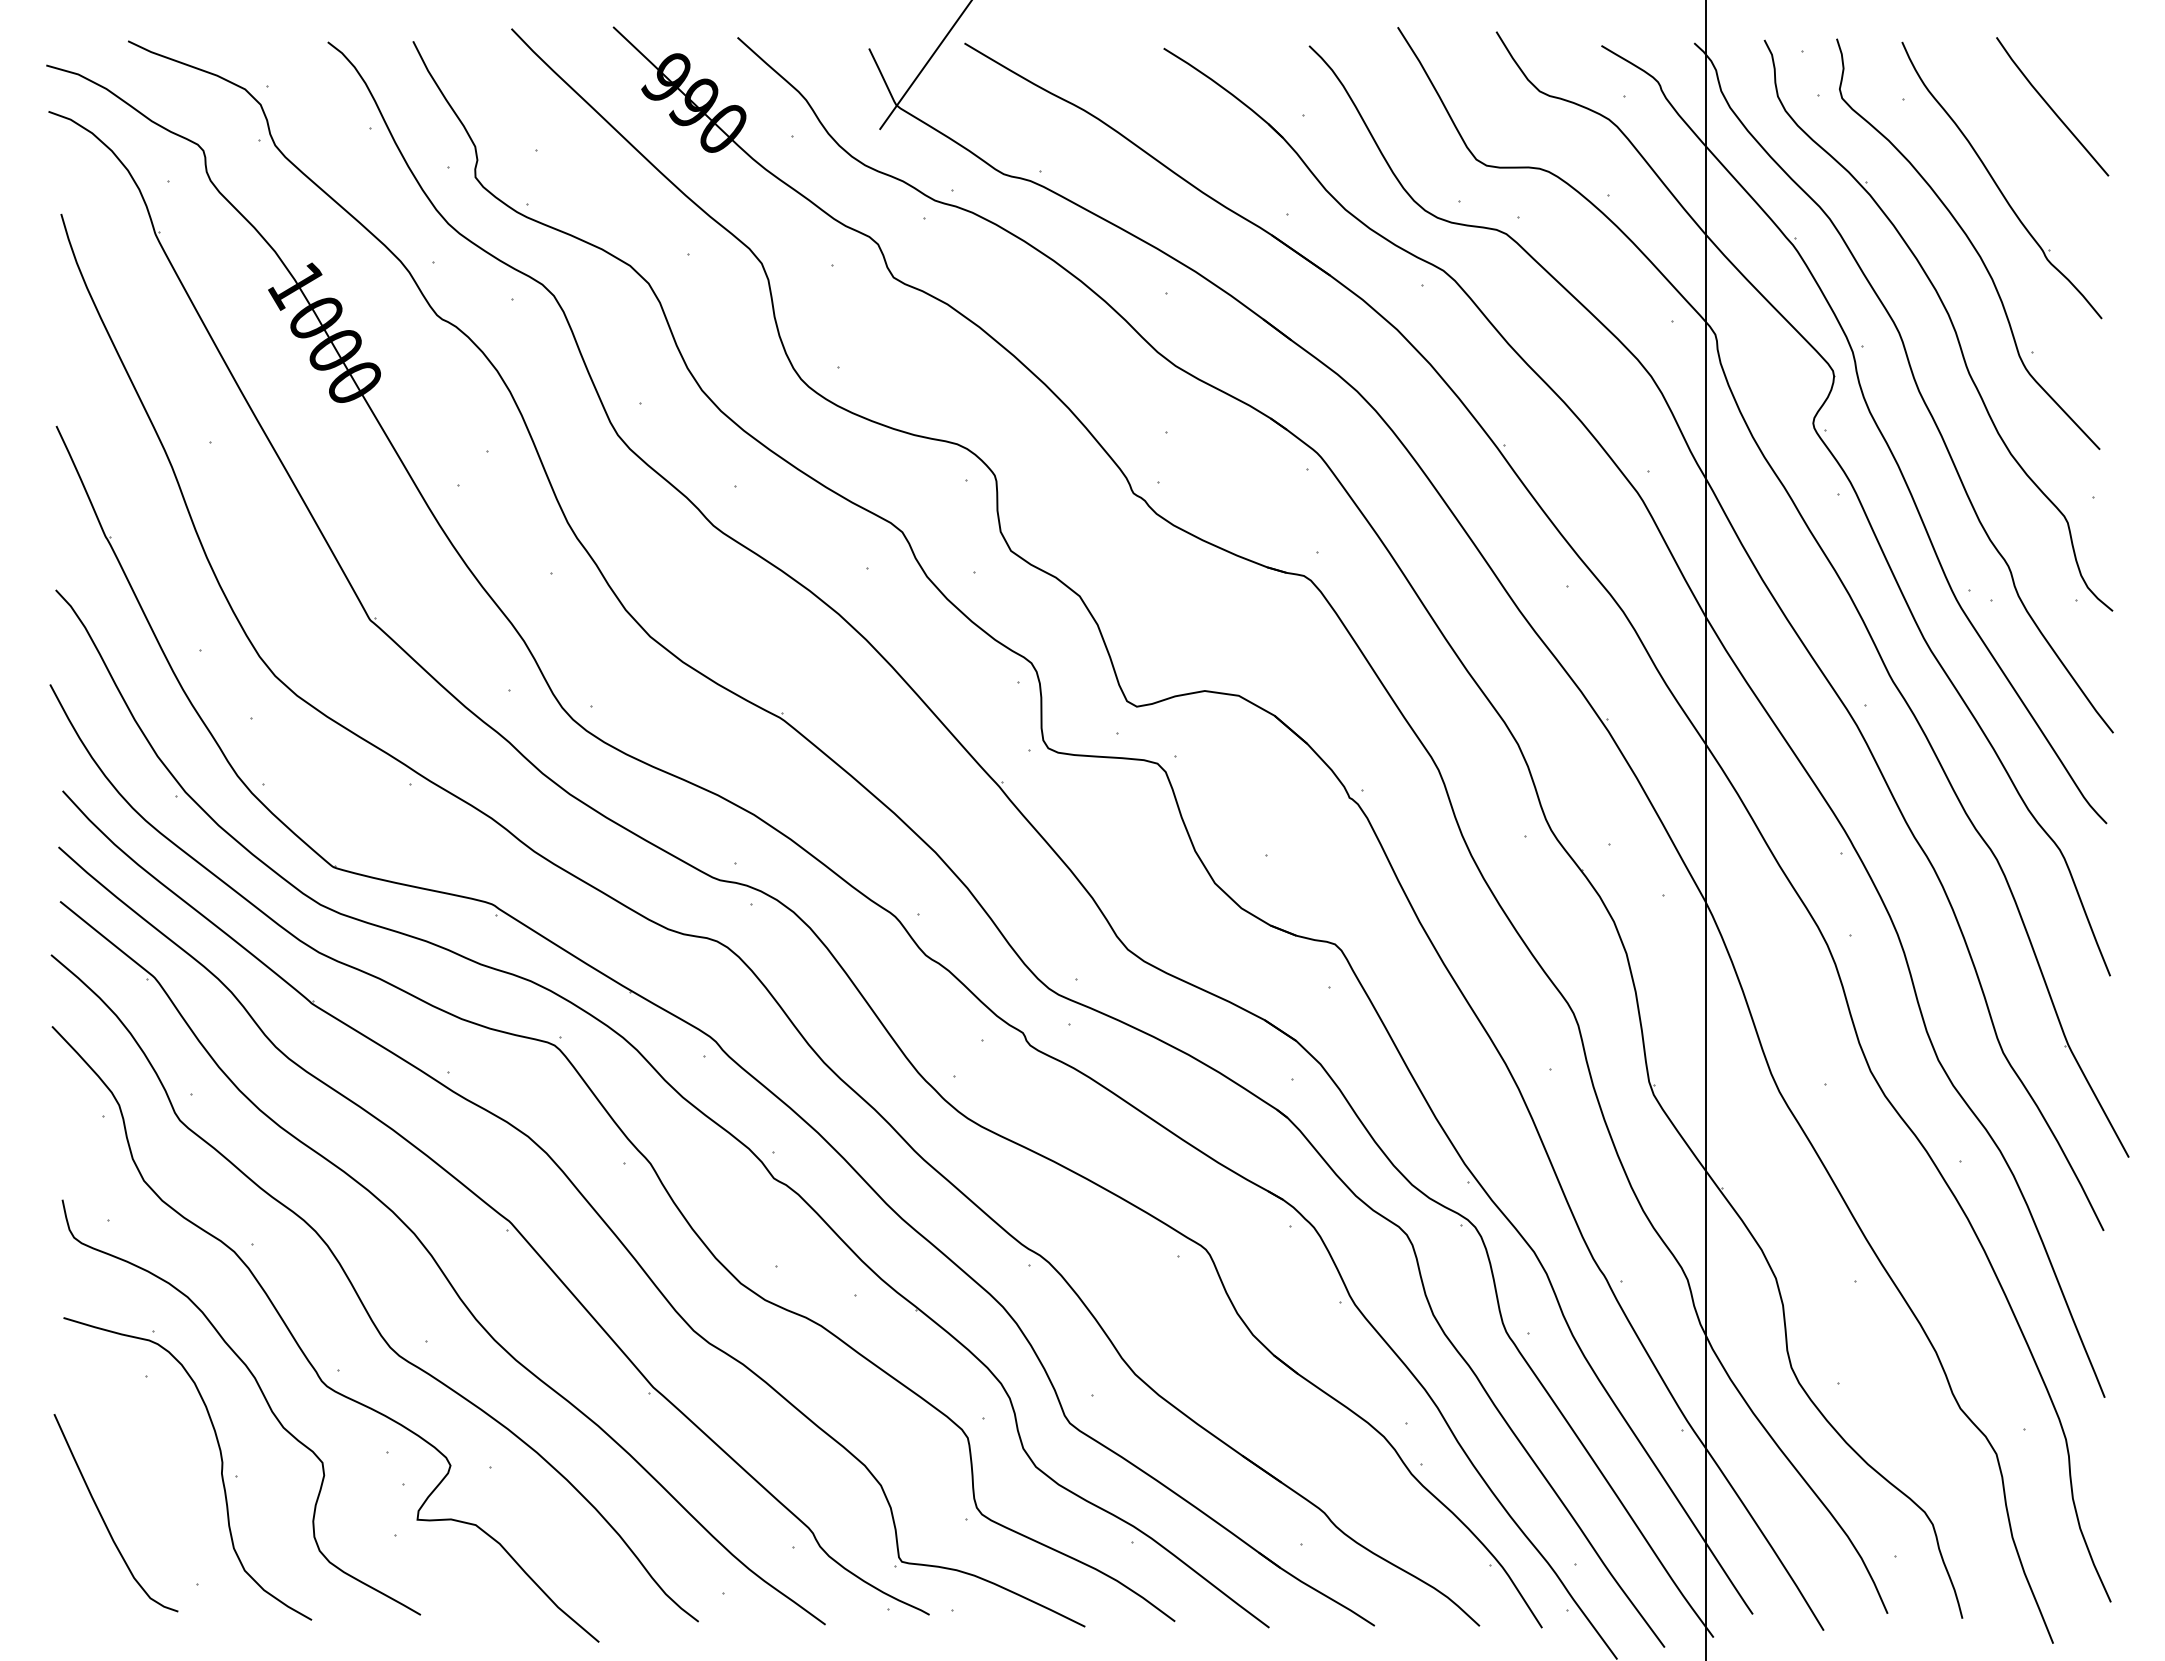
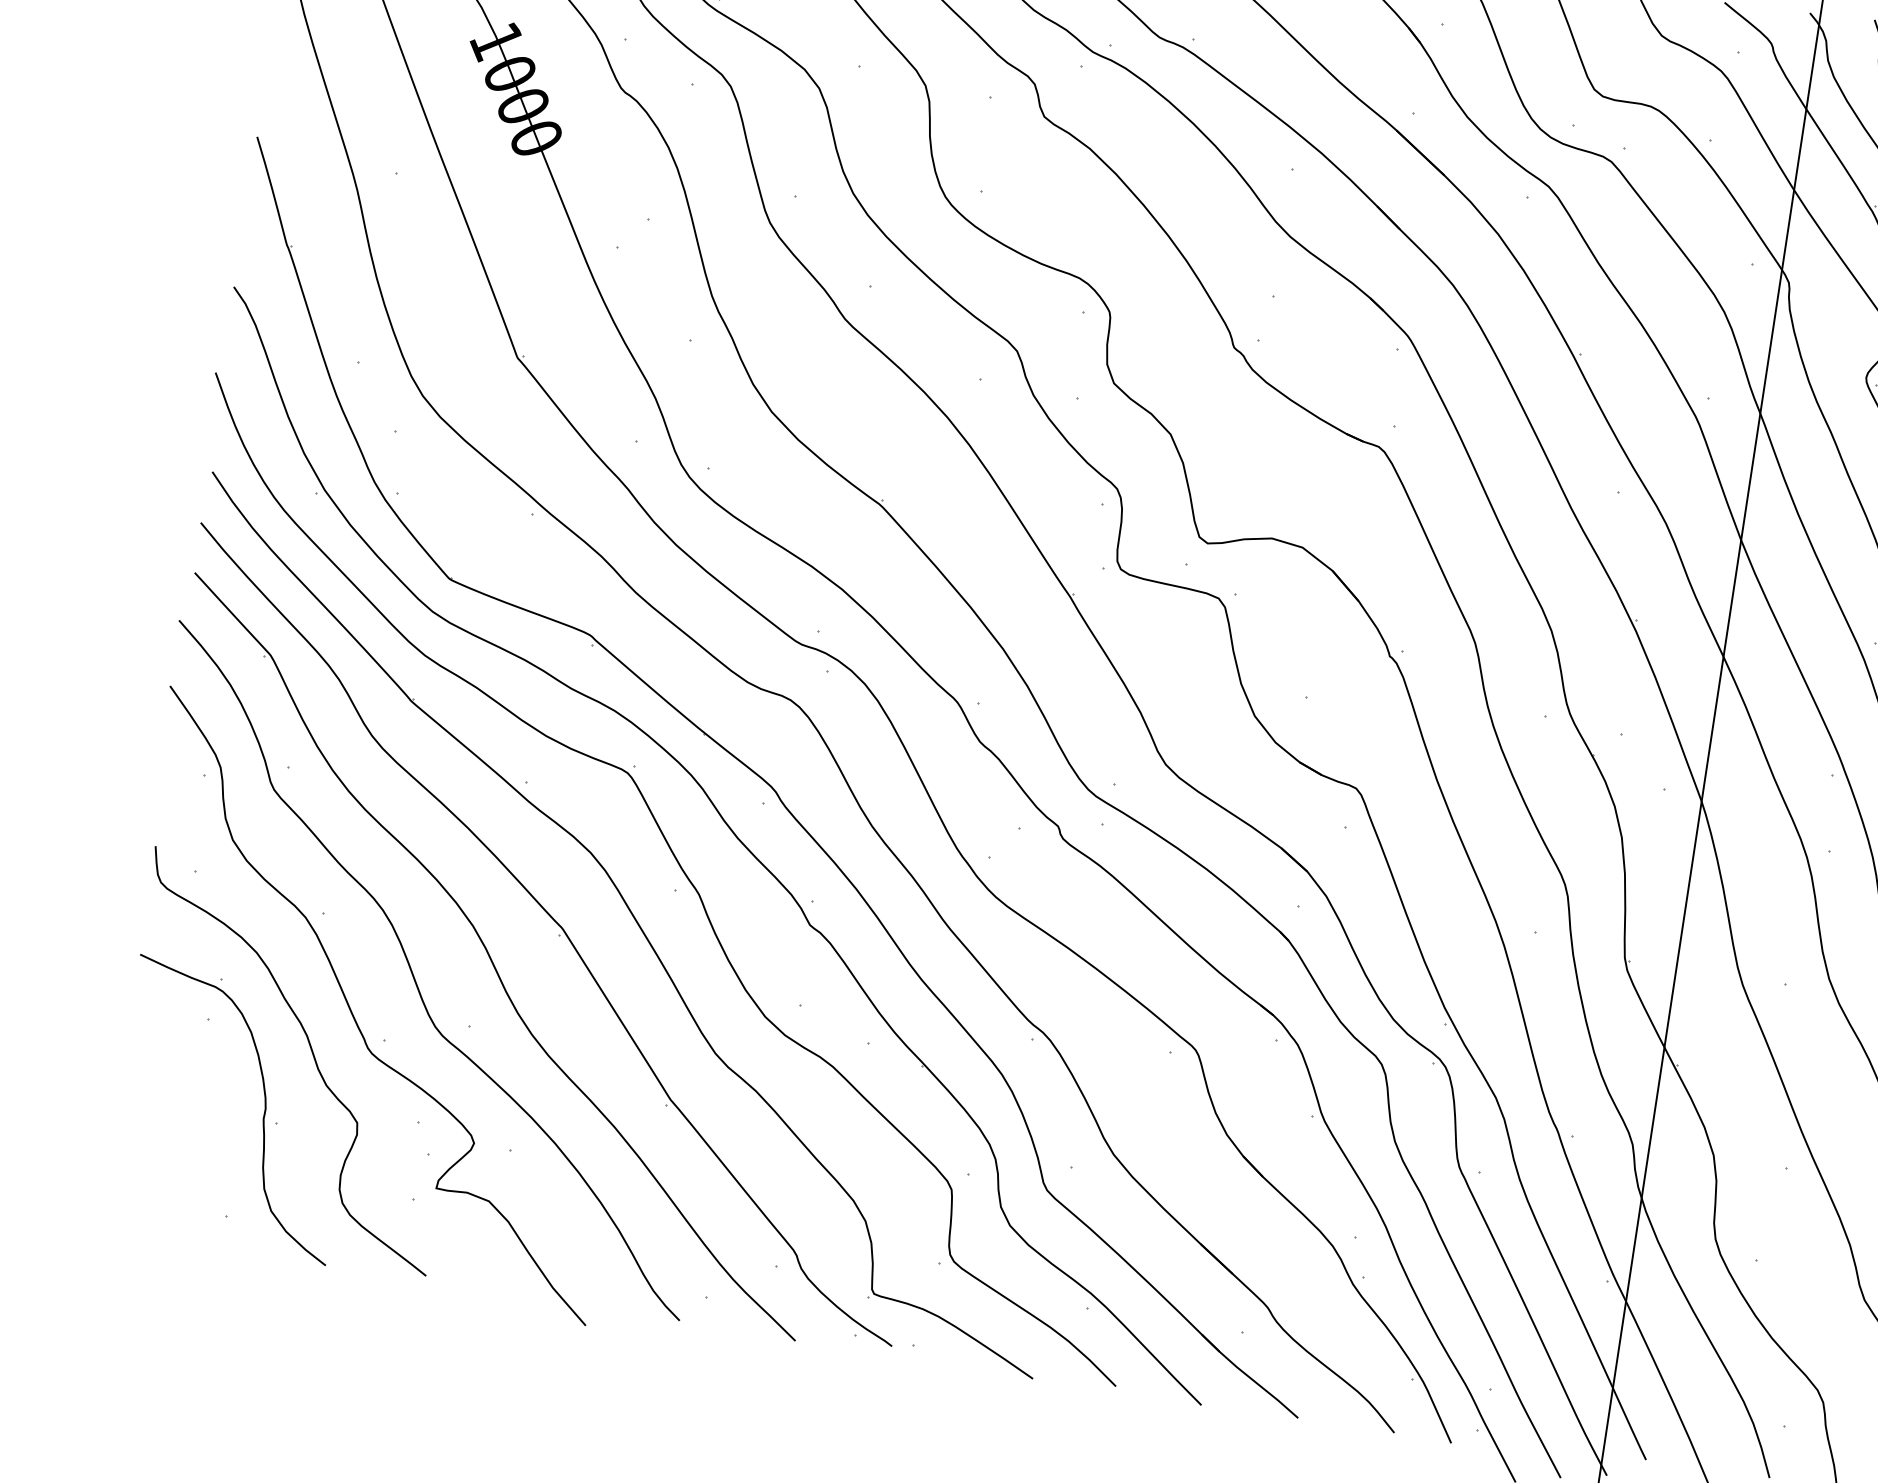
curve: (103, 1518) -> (149, 1143), removed

